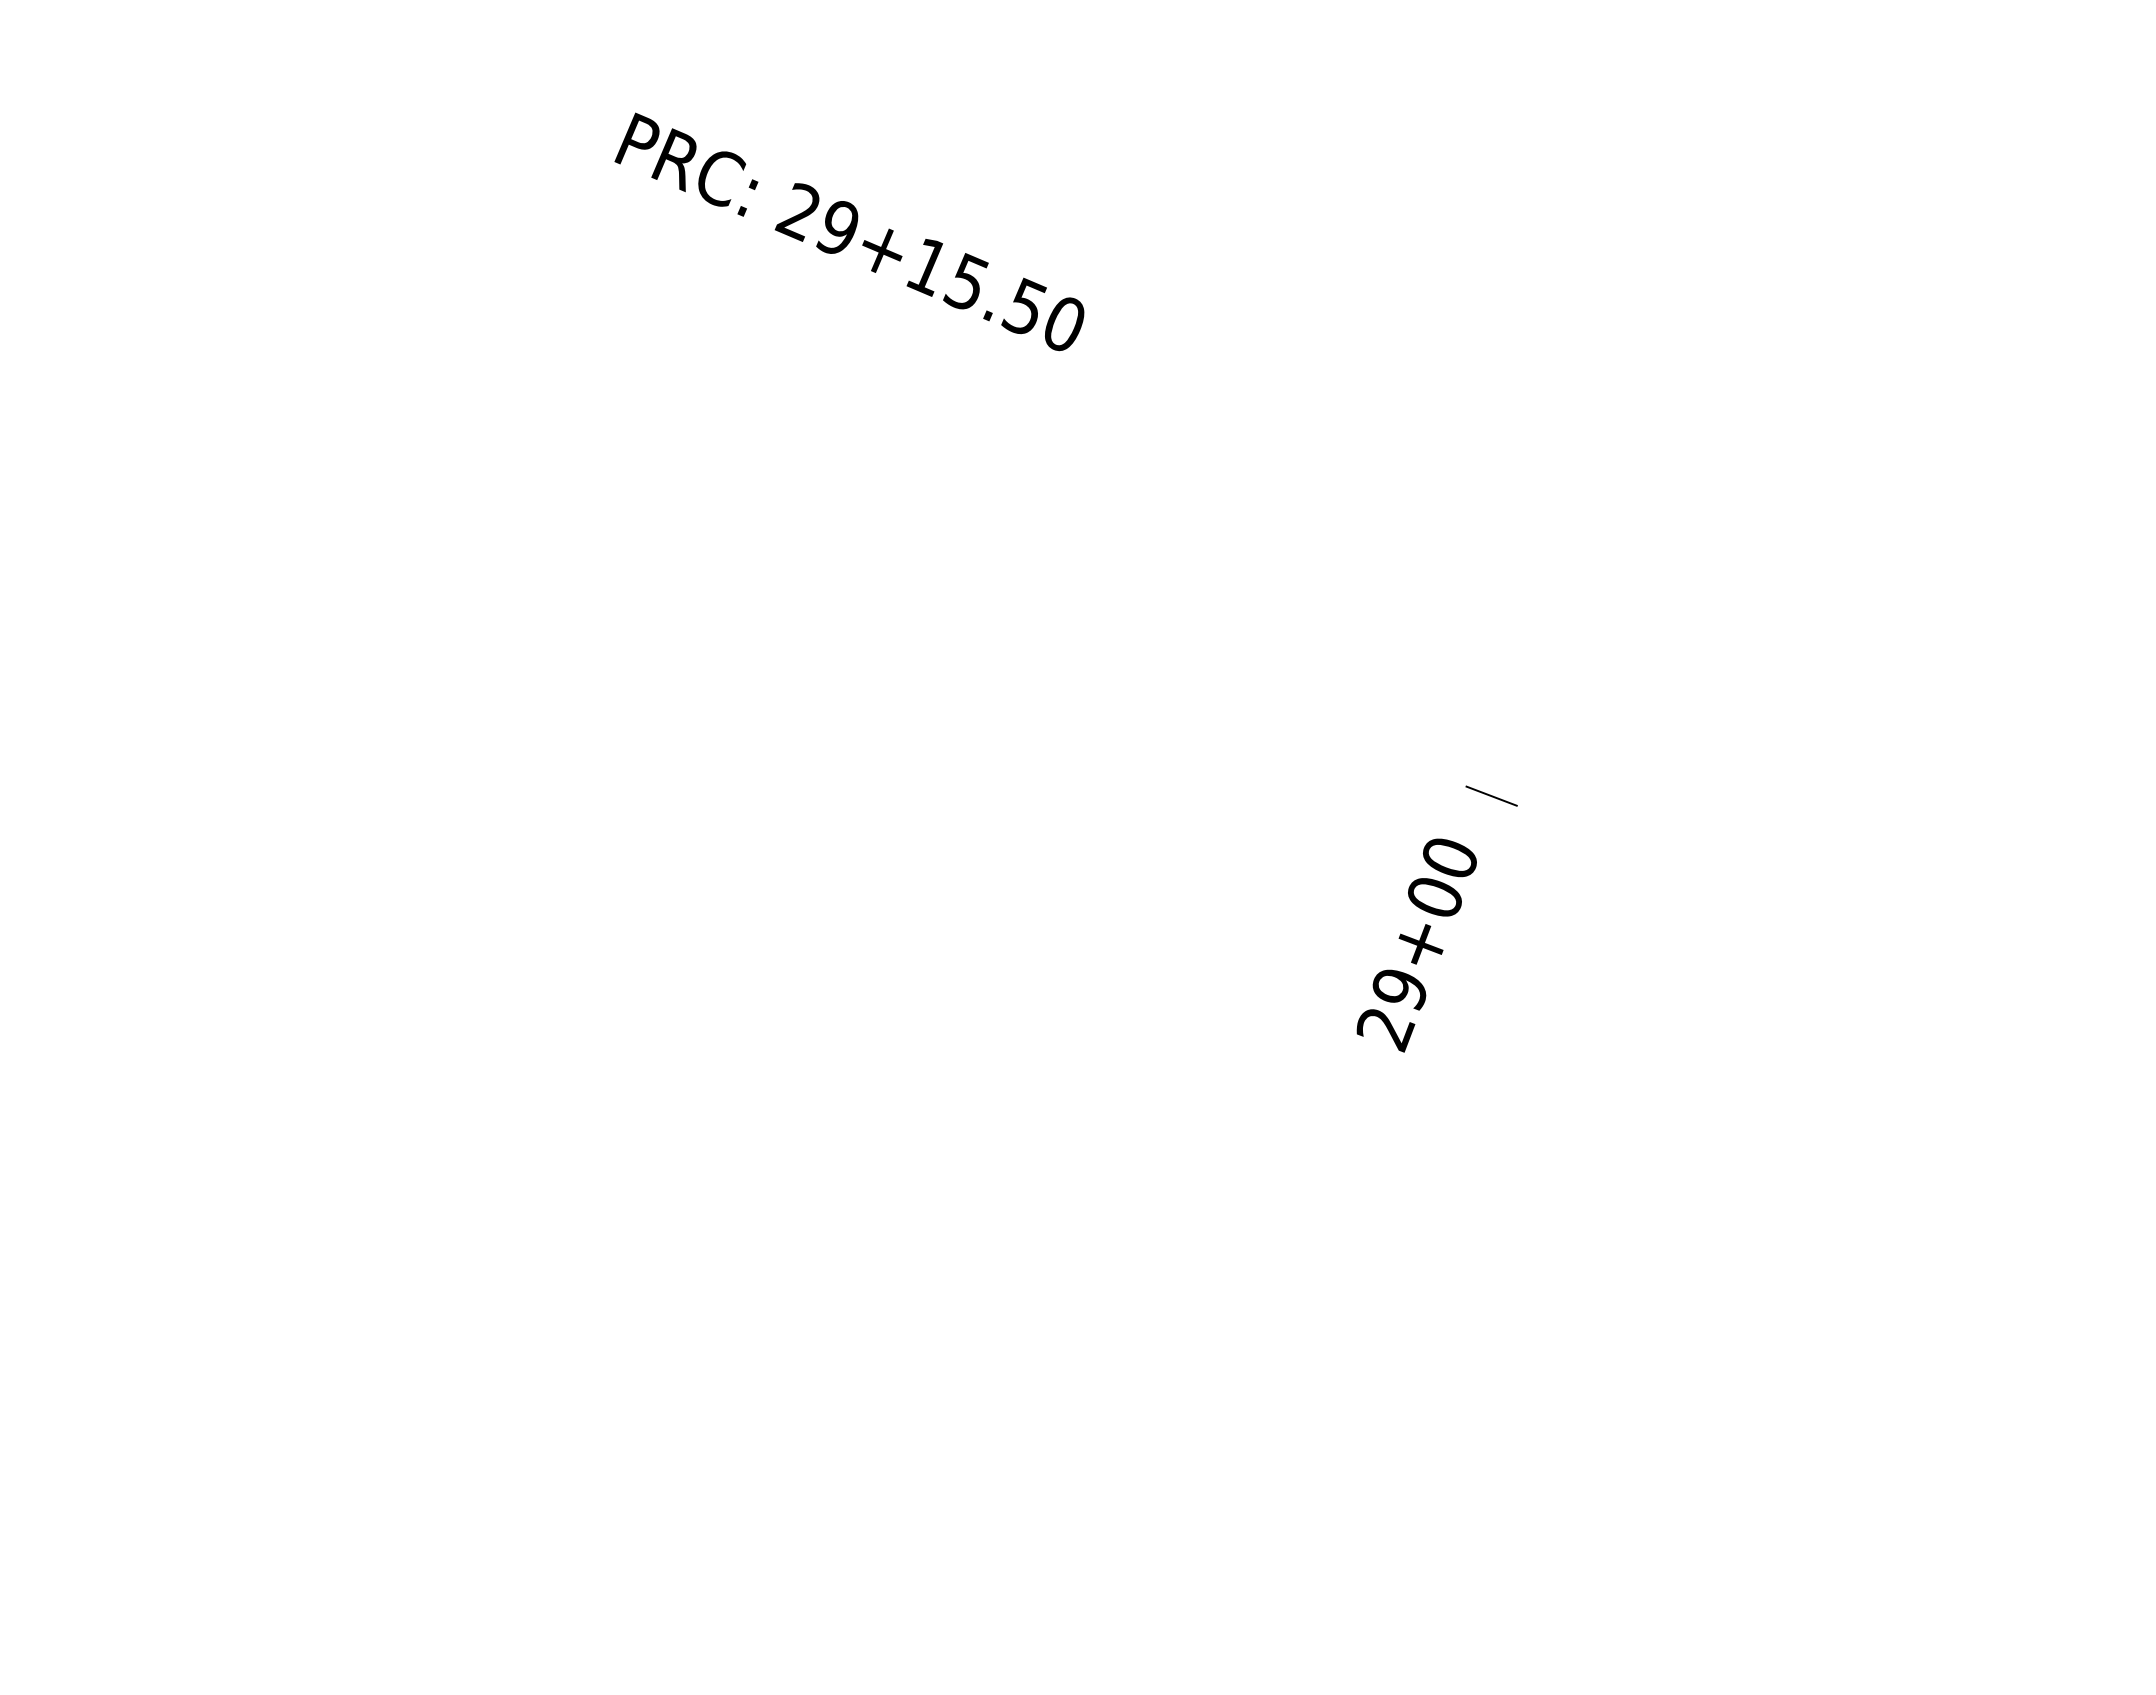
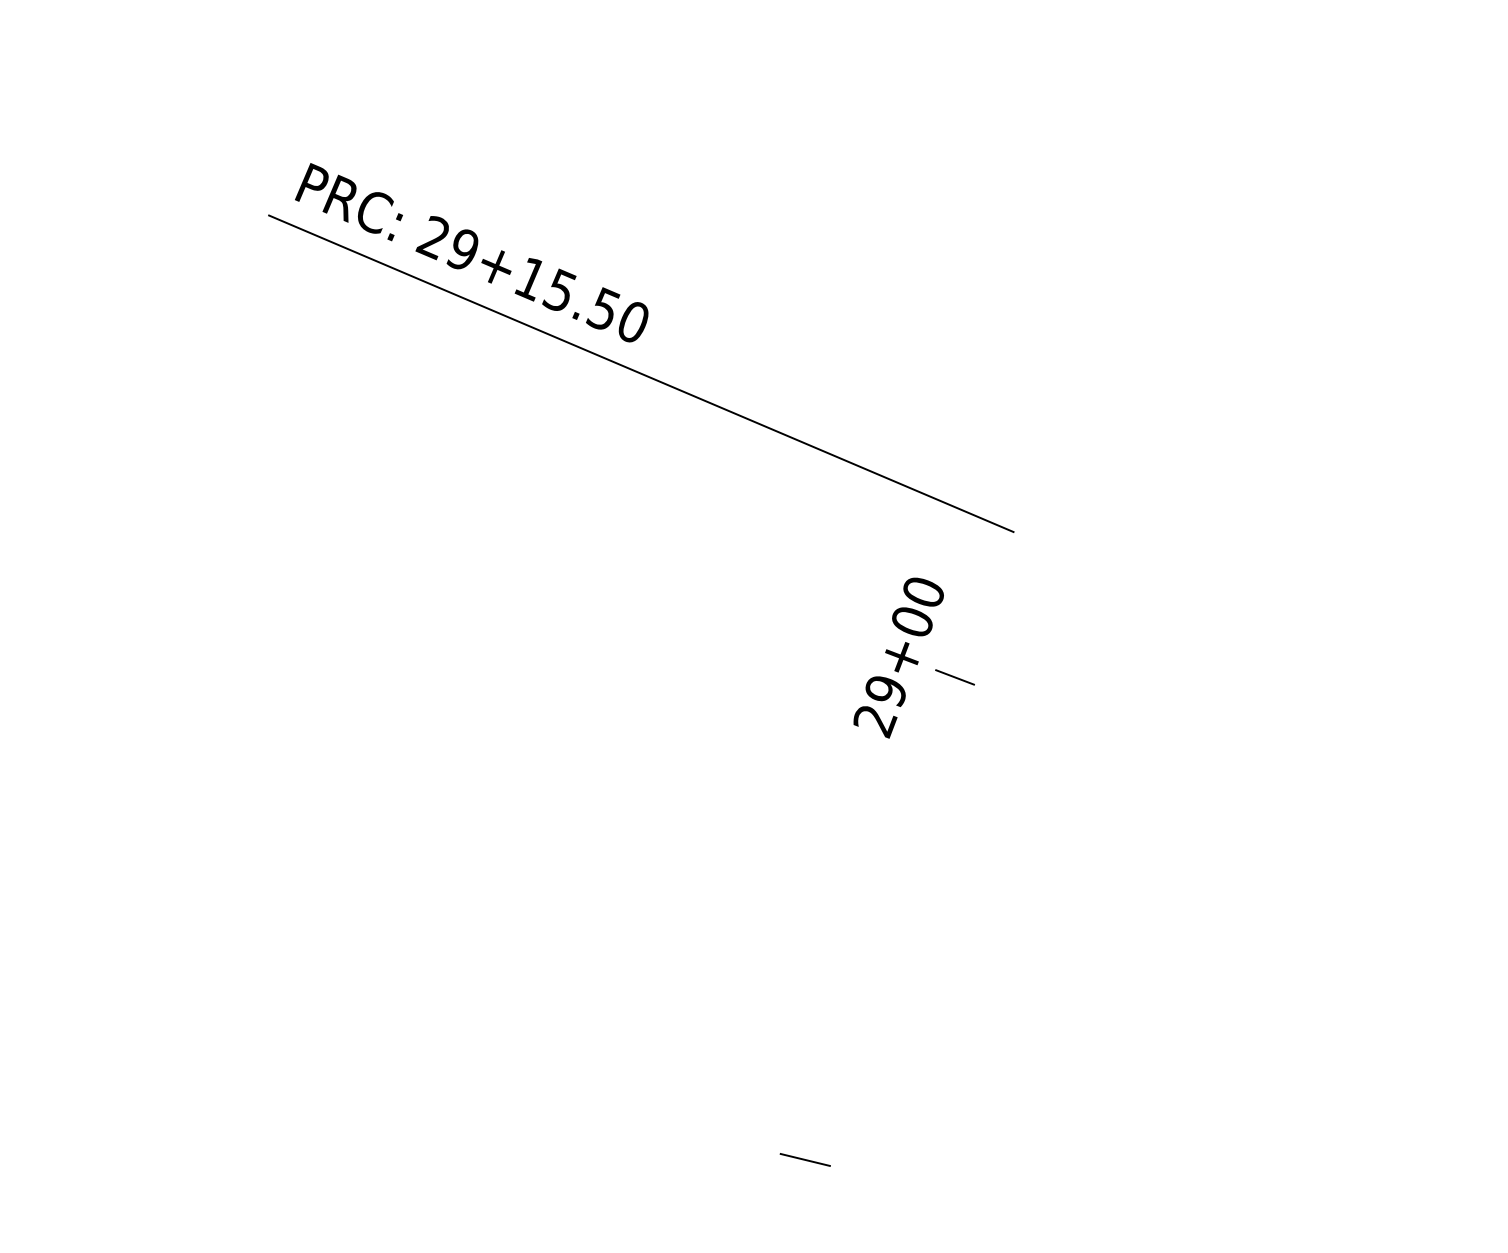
line: (1074, 392) -> (641, 373), added
text: (1416, 945) -> (898, 658), moved
line: (1292, 1437) -> (805, 1160), added

